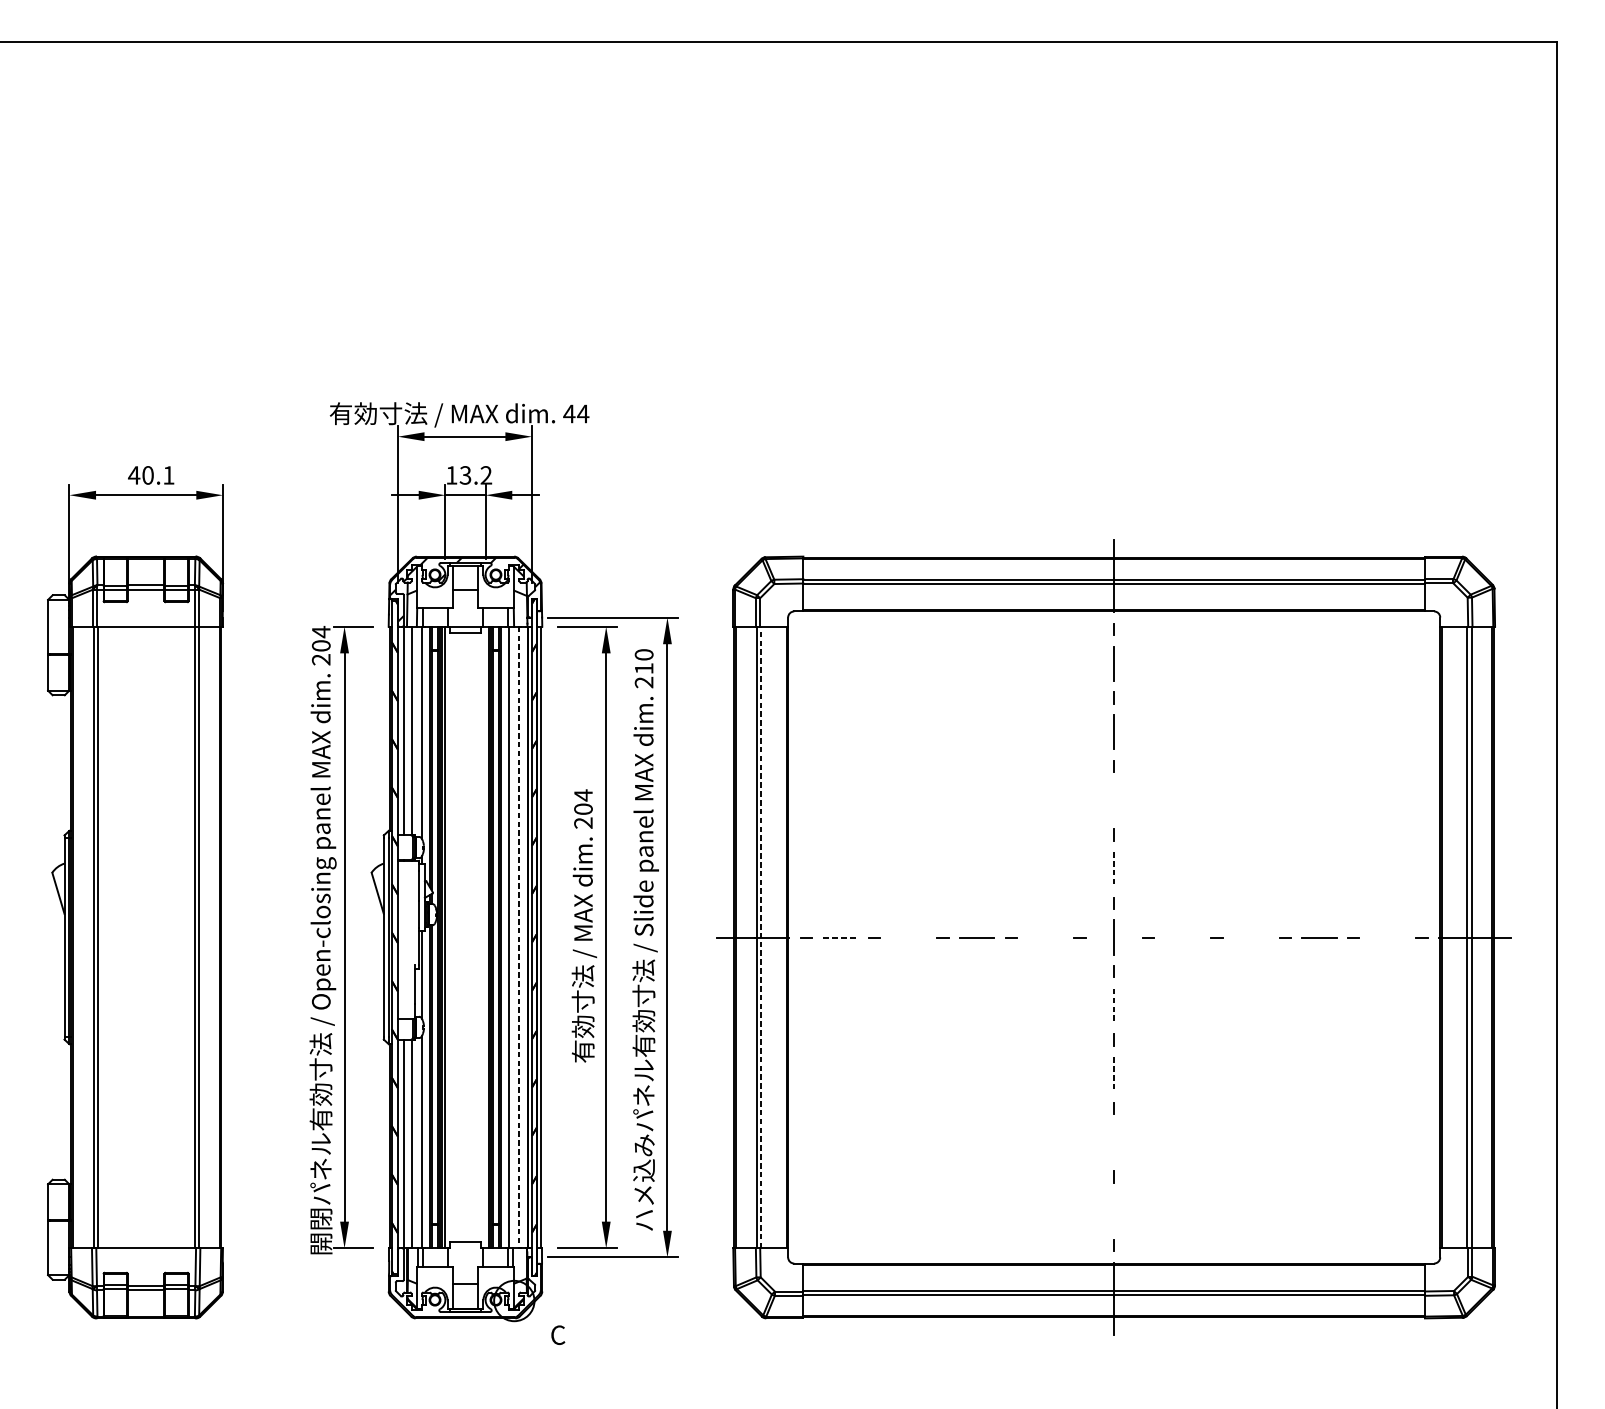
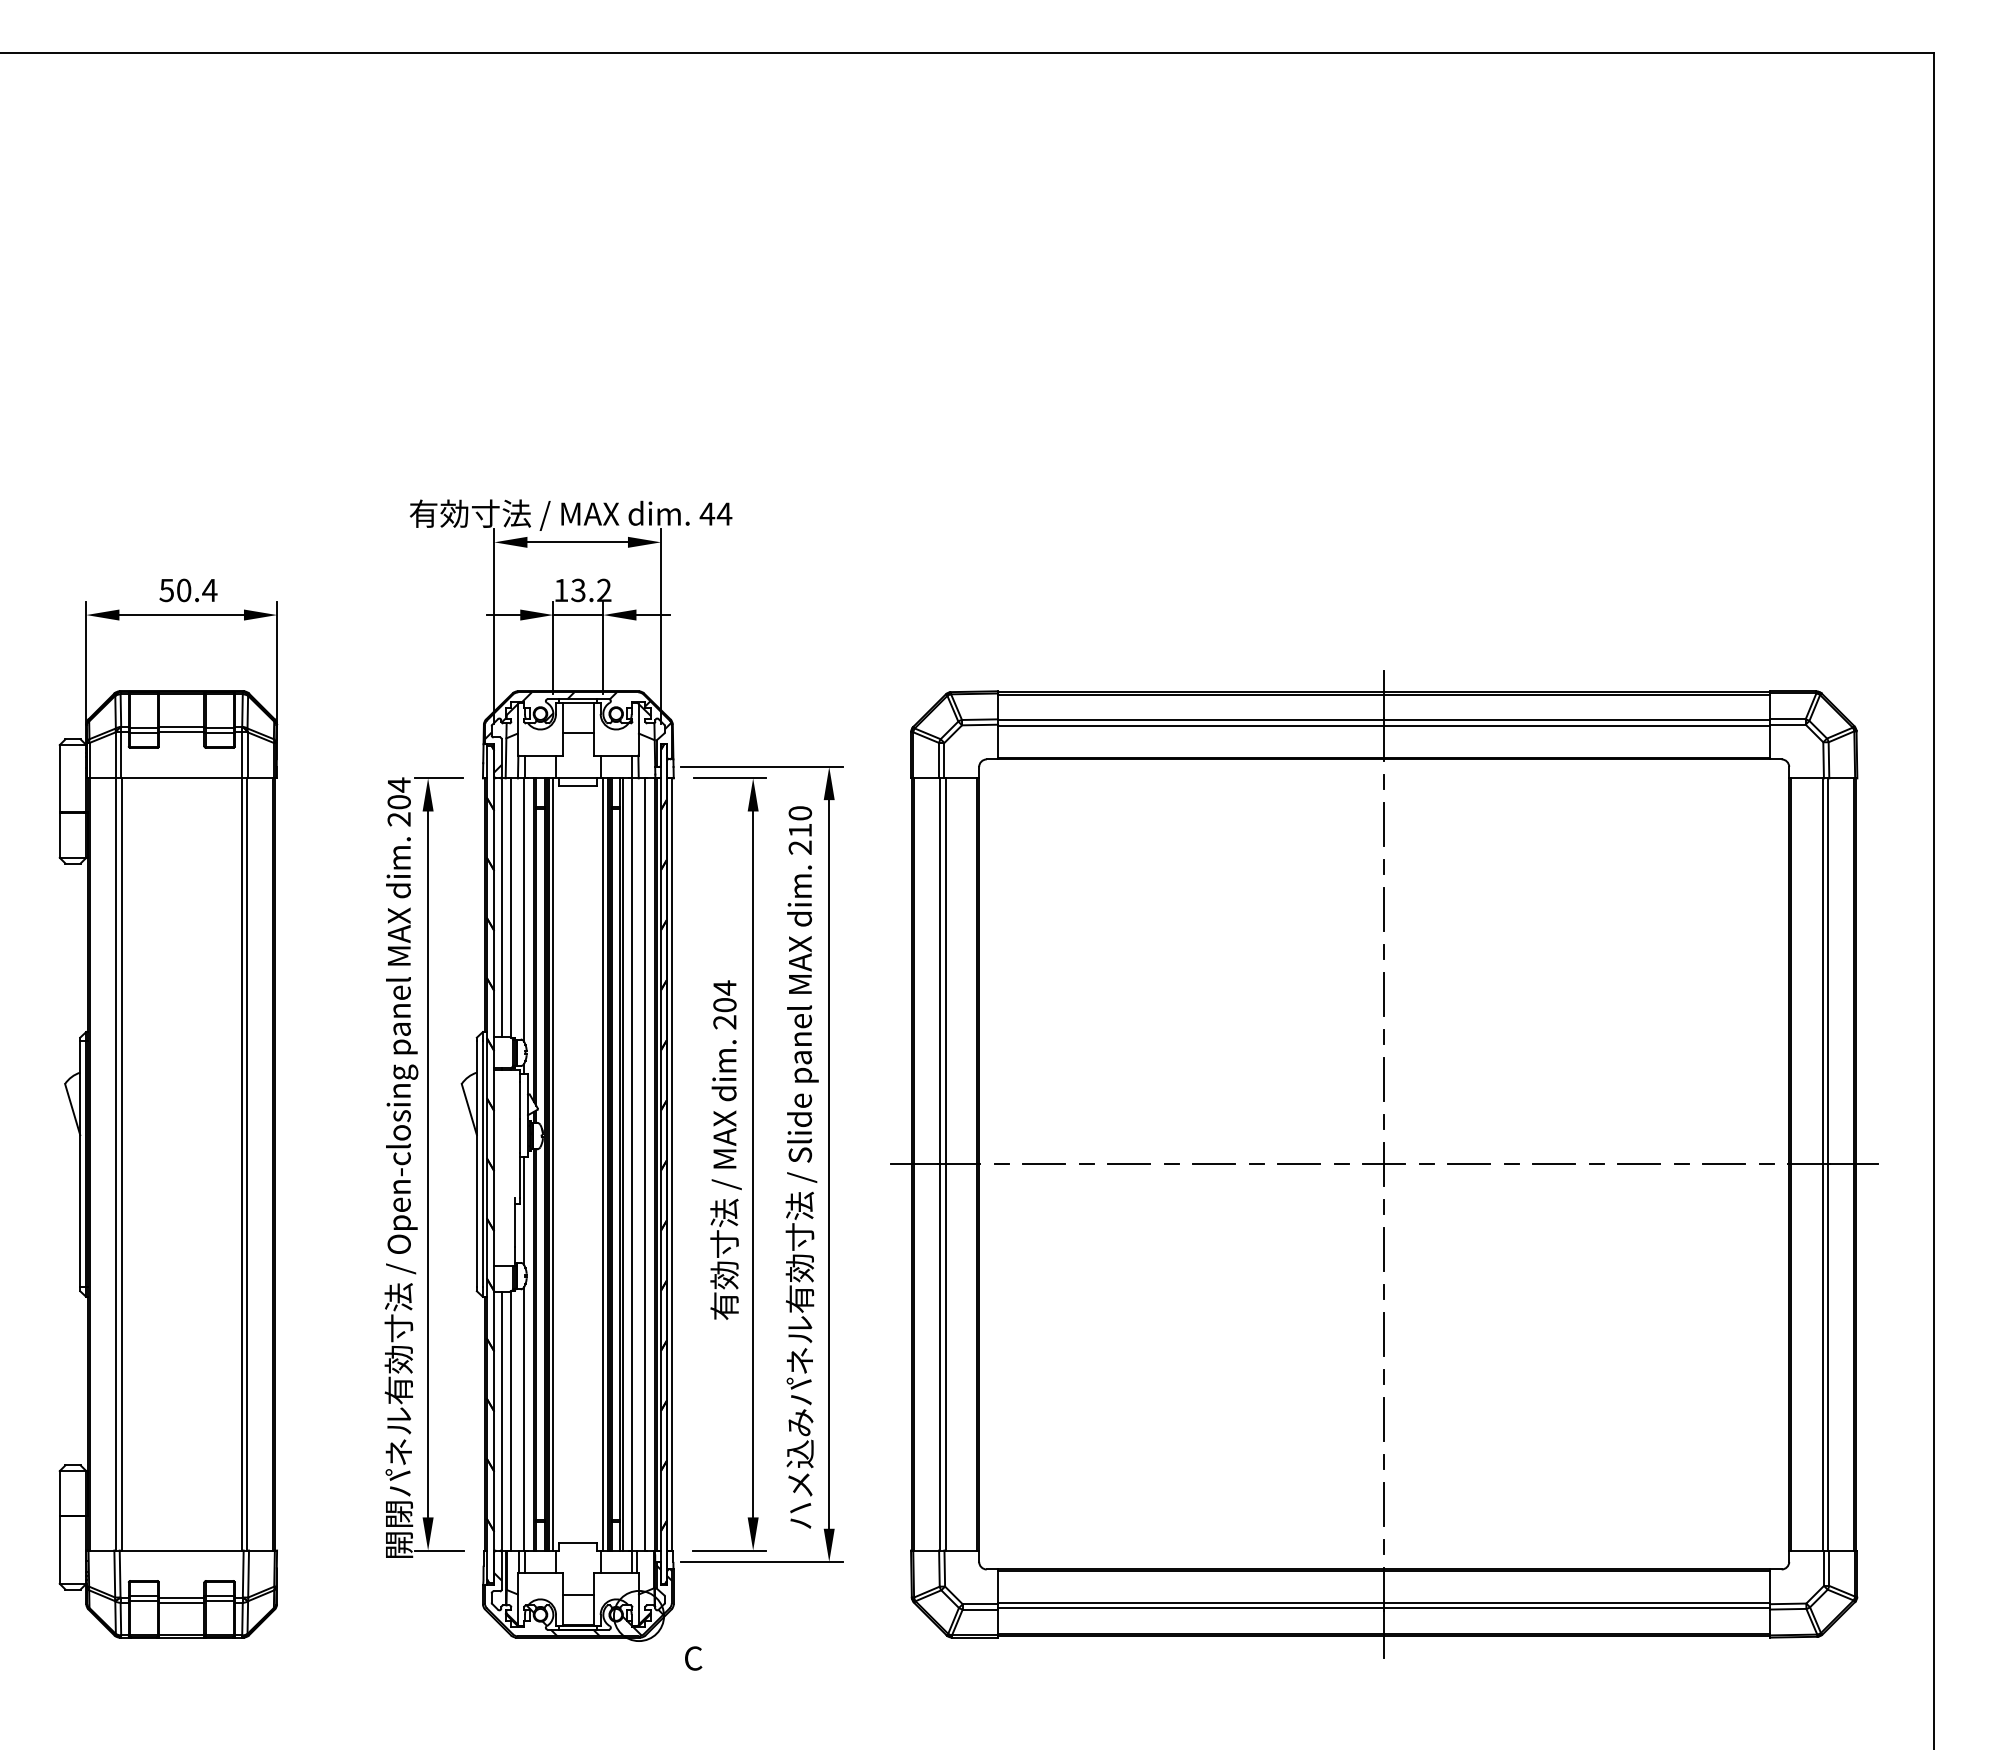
text: (151, 475) -> (188, 590), 40.1 -> 50.4
line: (1114, 800) -> (1384, 994), added
line: (1114, 869) -> (1384, 1079), dashed -> solid
line: (761, 936) -> (945, 1163), dashed -> solid
line: (908, 936) -> (1128, 1163), added
line: (1182, 936) -> (1468, 1163), added
line: (485, 937) -> (603, 1164), added
line: (519, 937) -> (645, 1164), dashed -> solid
line: (840, 937) -> (1044, 1164), dashed -> solid
line: (1046, 937) -> (1299, 1164), added
line: (1114, 937) -> (1384, 1164), added
line: (1250, 937) -> (1553, 1164), added
line: (1387, 937) -> (1723, 1164), added
line: (1114, 1005) -> (1384, 1249), dashed -> solid
line: (1114, 1074) -> (1384, 1334), dashed -> solid
line: (1114, 1142) -> (1384, 1419), added
line: (1114, 1211) -> (1384, 1504), added
hatch: (468, 1288) -> (582, 1600), added

